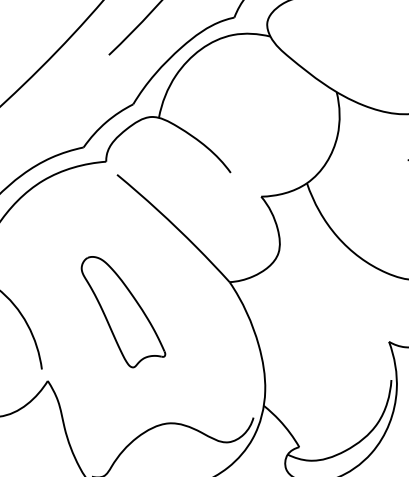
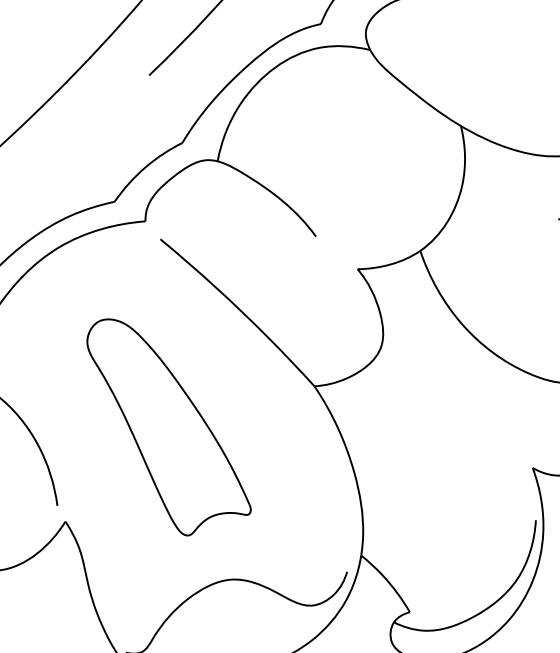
part: (123, 311) -> (169, 426), size x1.43

